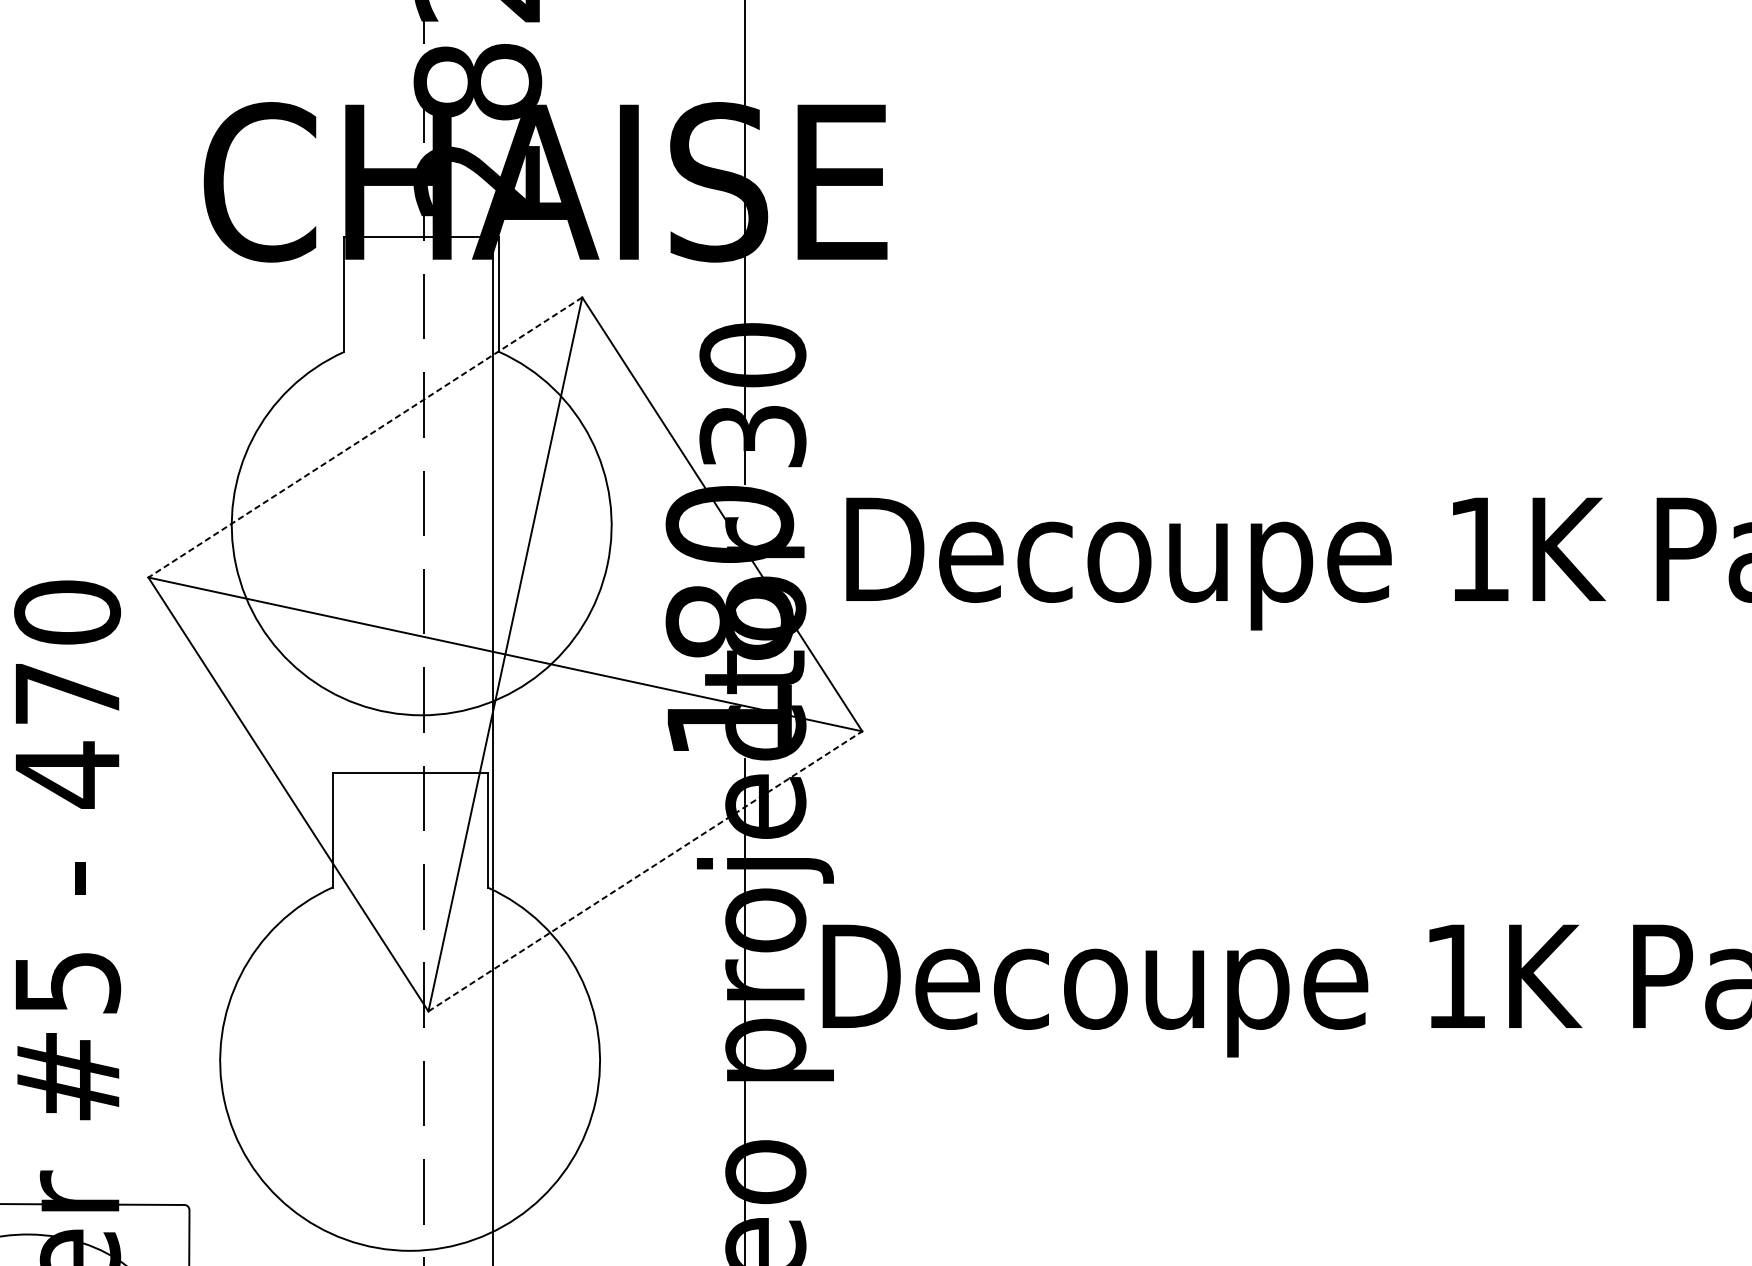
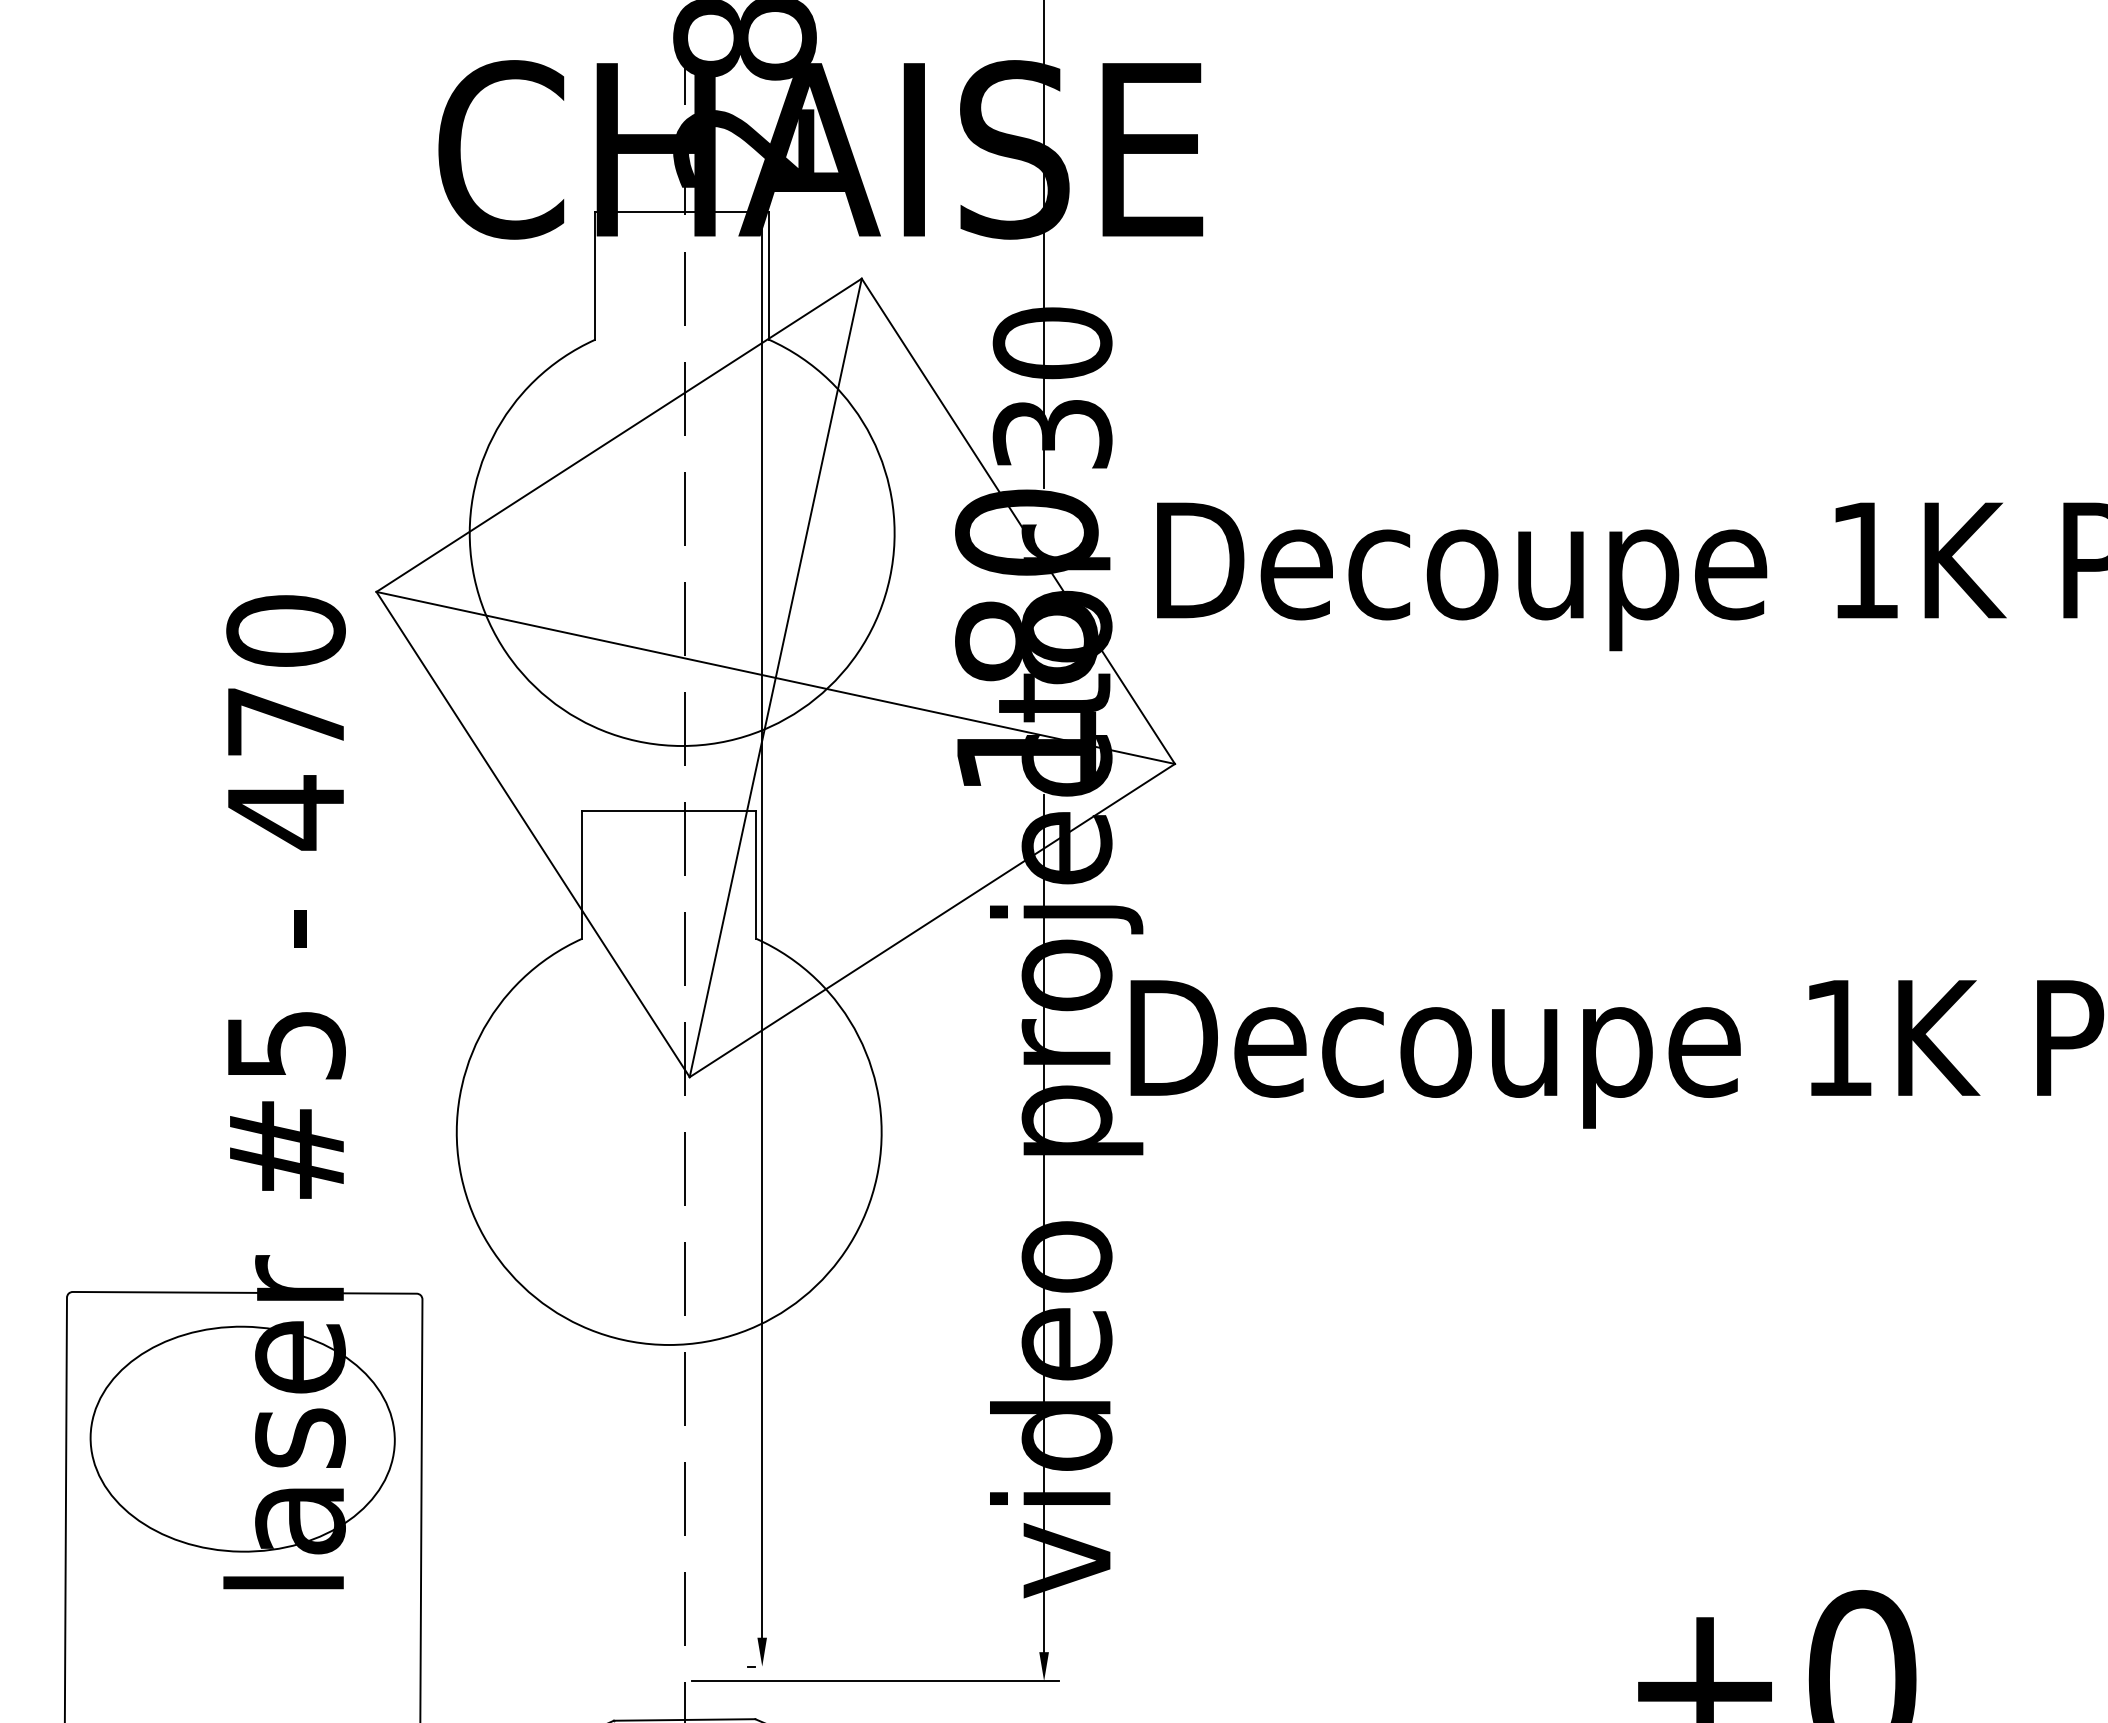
line: (365, 437) -> (619, 435), dashed -> solid
line: (645, 871) -> (932, 920), dashed -> solid

